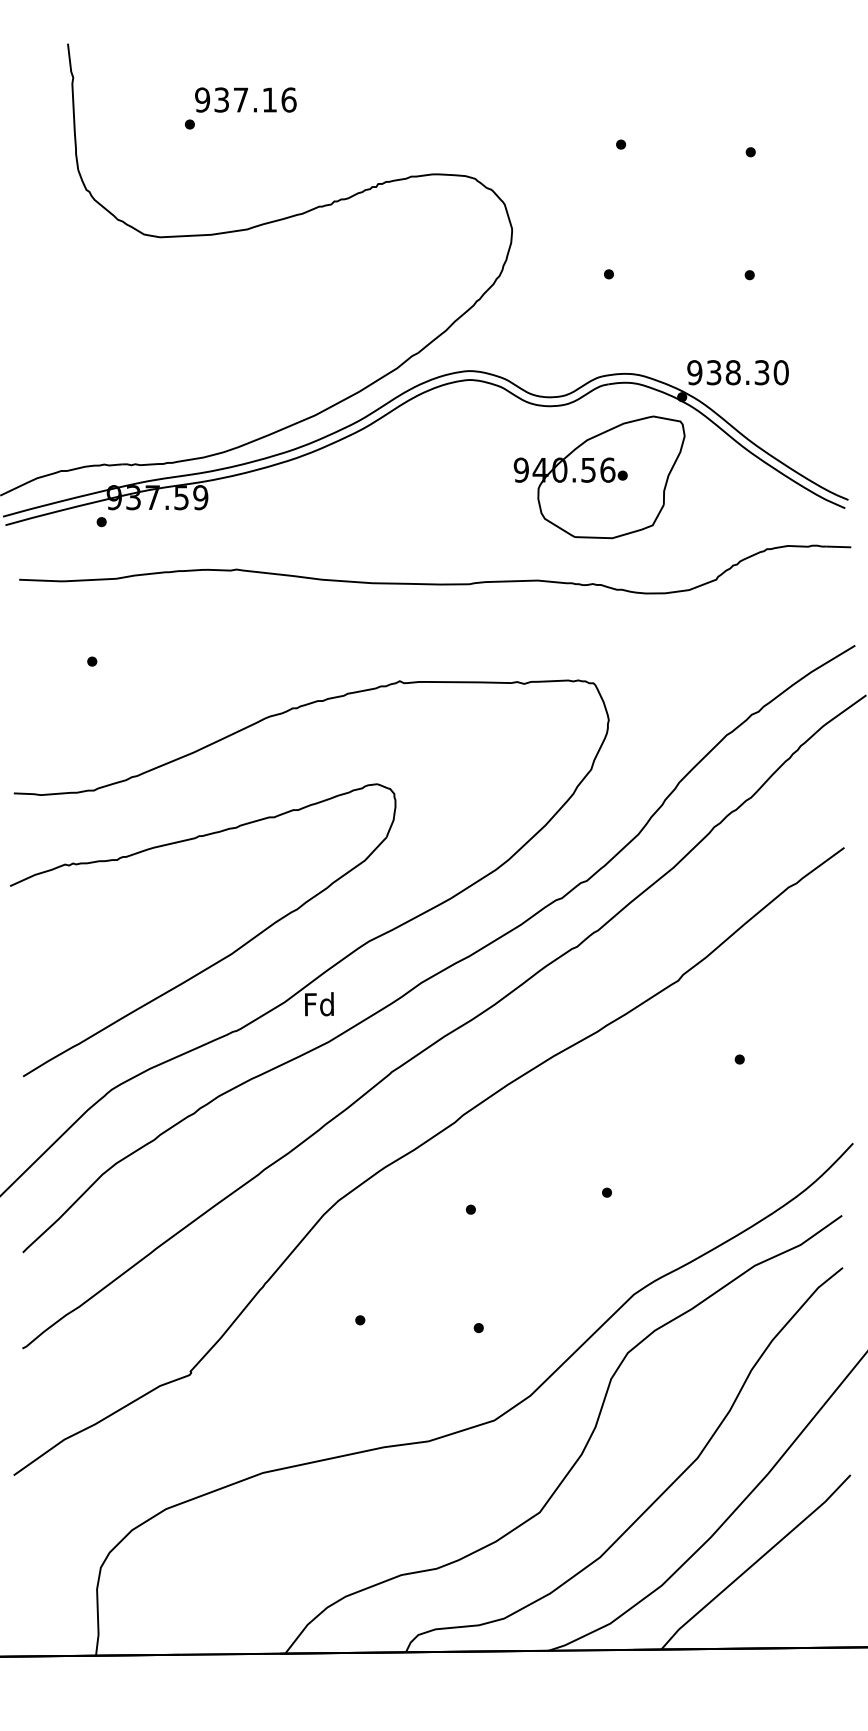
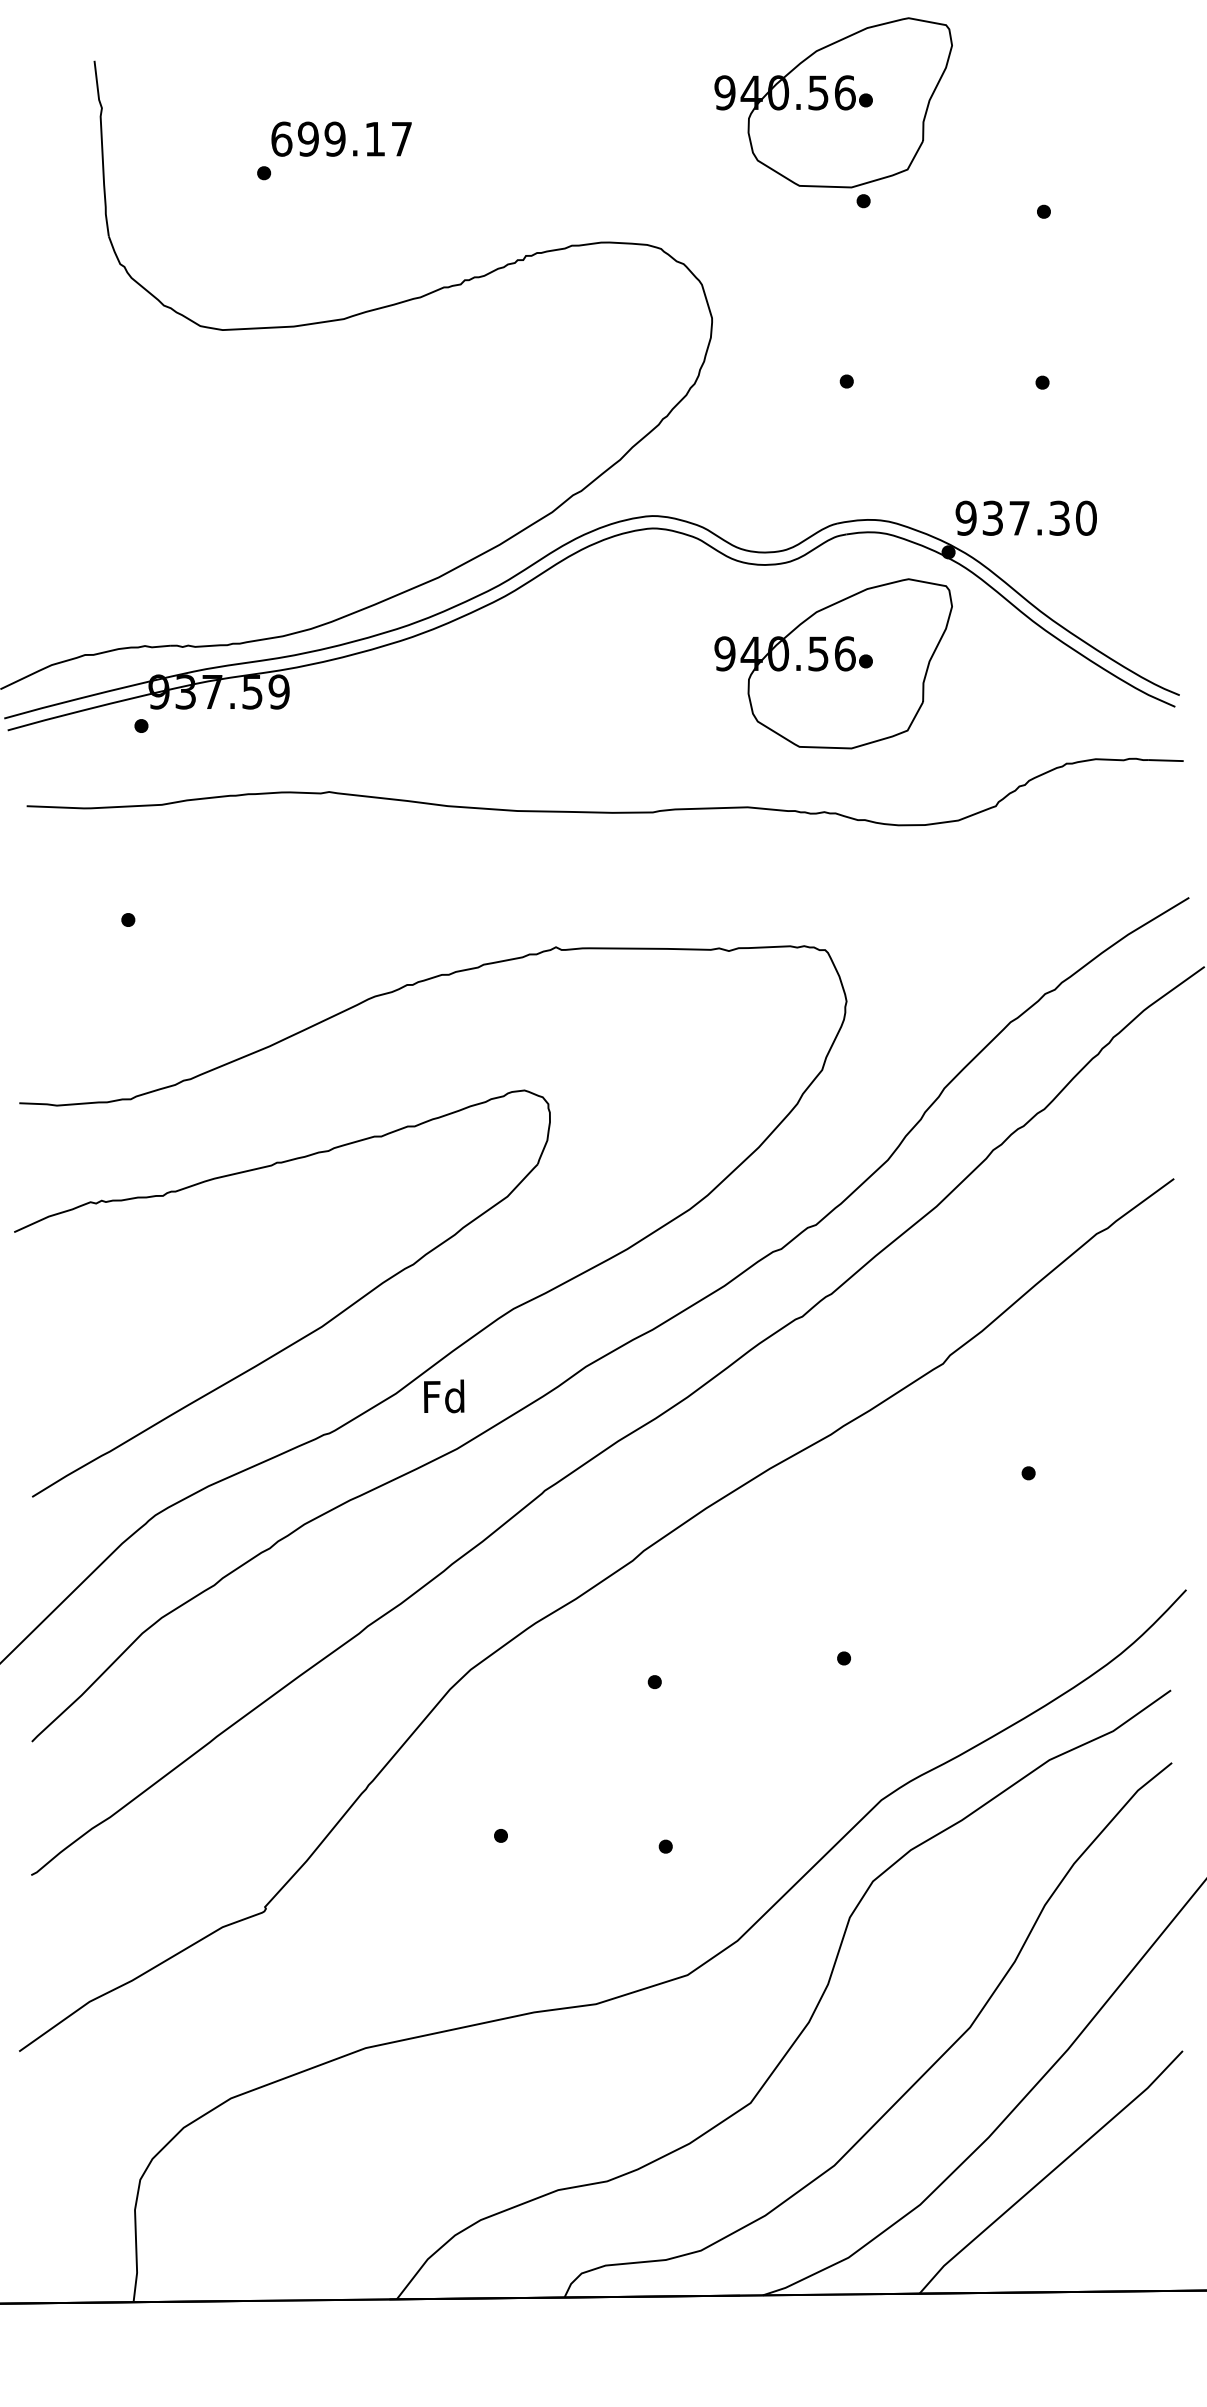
part: (599, 73) -> (833, 102), added
text: (245, 99) -> (341, 138), 937.16 -> 699.17
text: (733, 372) -> (1019, 517), 938.30 -> 937.30

